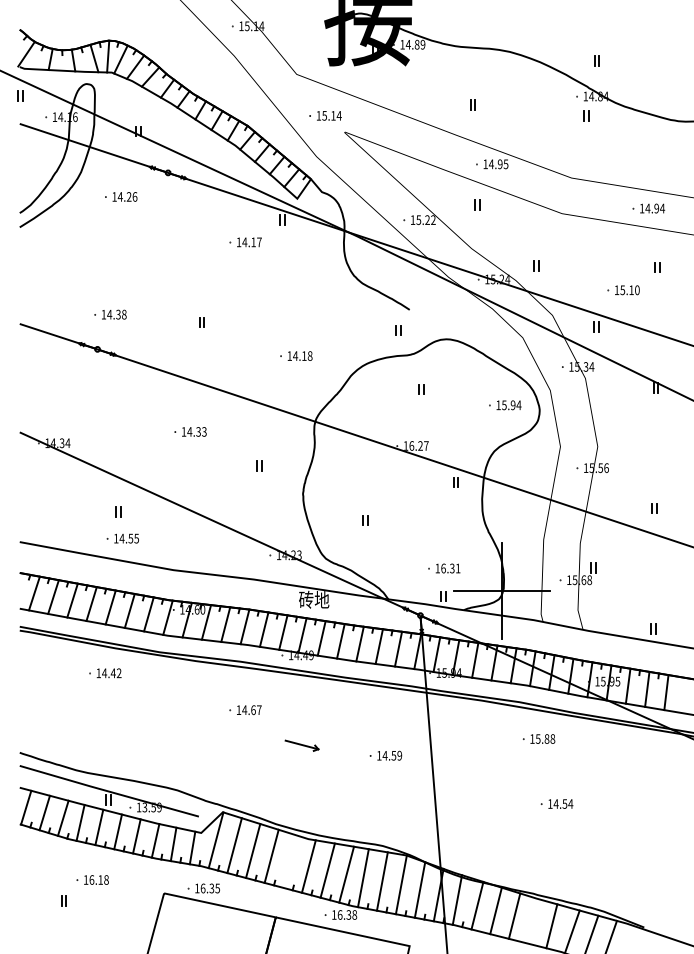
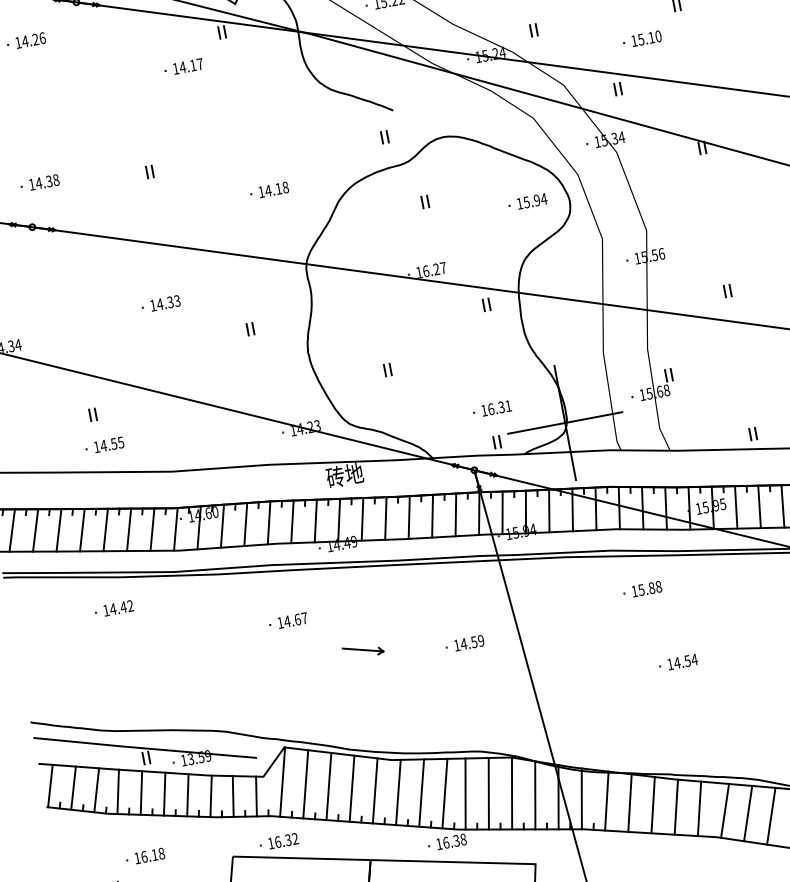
line: (290, 861) -> (375, 790), added
text: (217, 888) -> (295, 838), 16.35 -> 16.32
line: (532, 921) -> (675, 807), added

